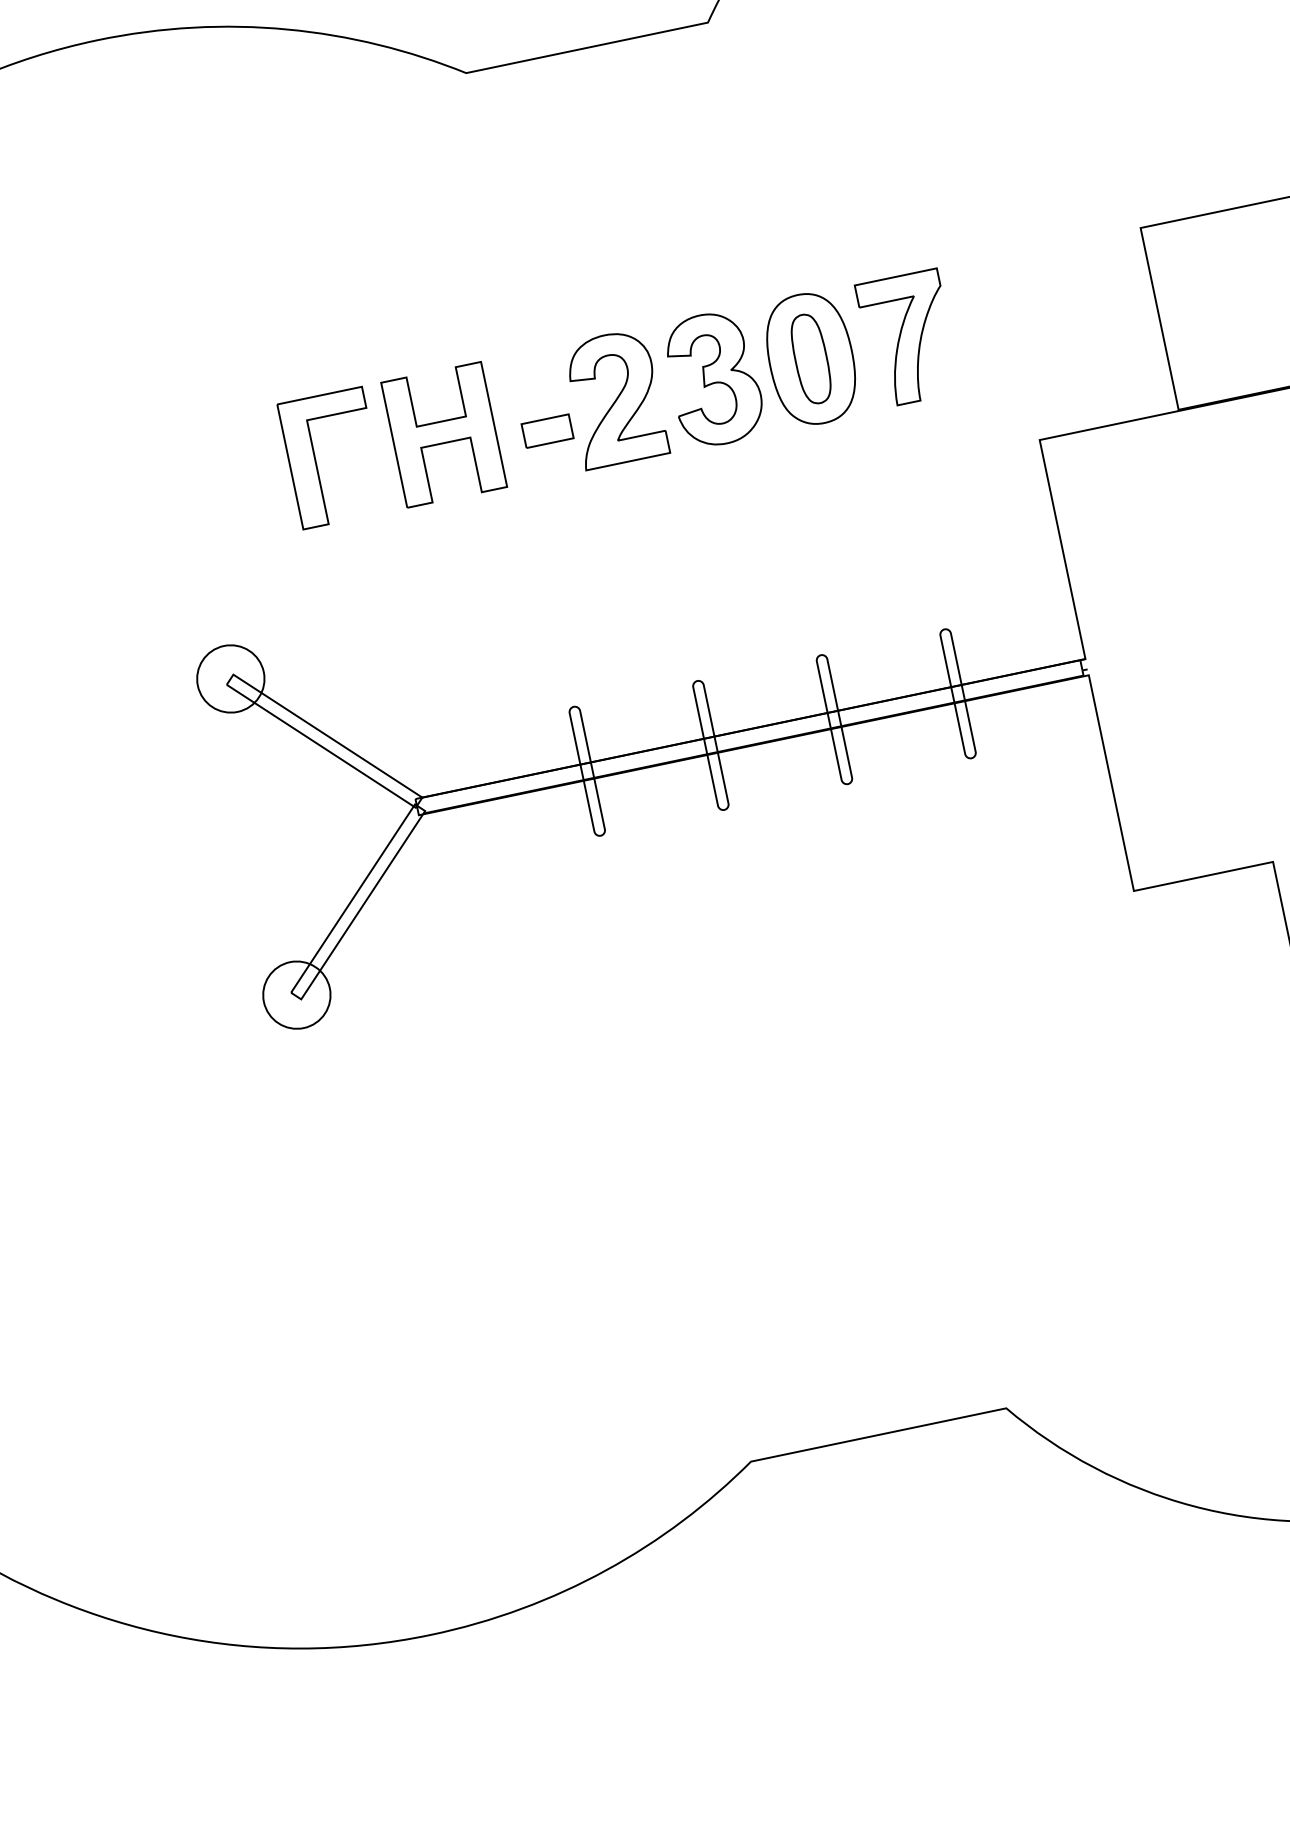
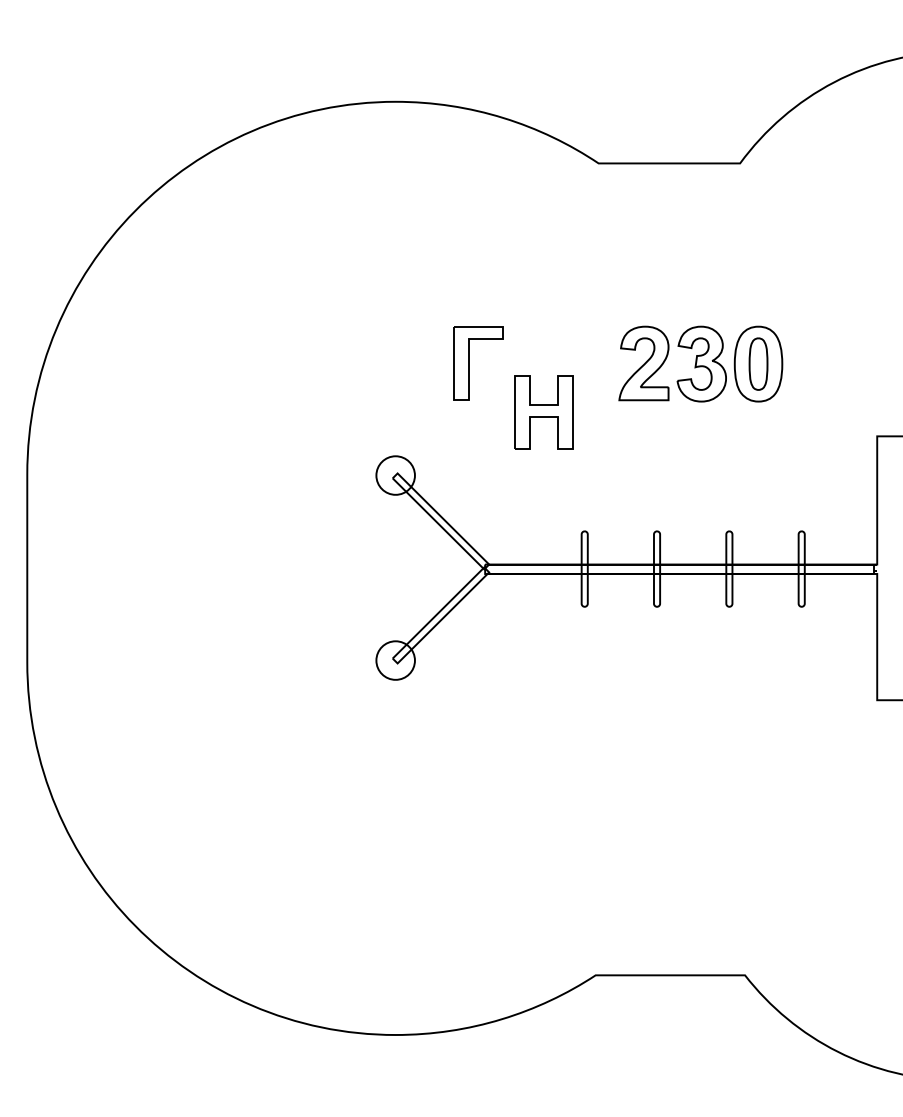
part: (908, 339) -> (815, 364), removed
part: (547, 430) -> (602, 373), removed
part: (443, 434) -> (543, 412), moved

